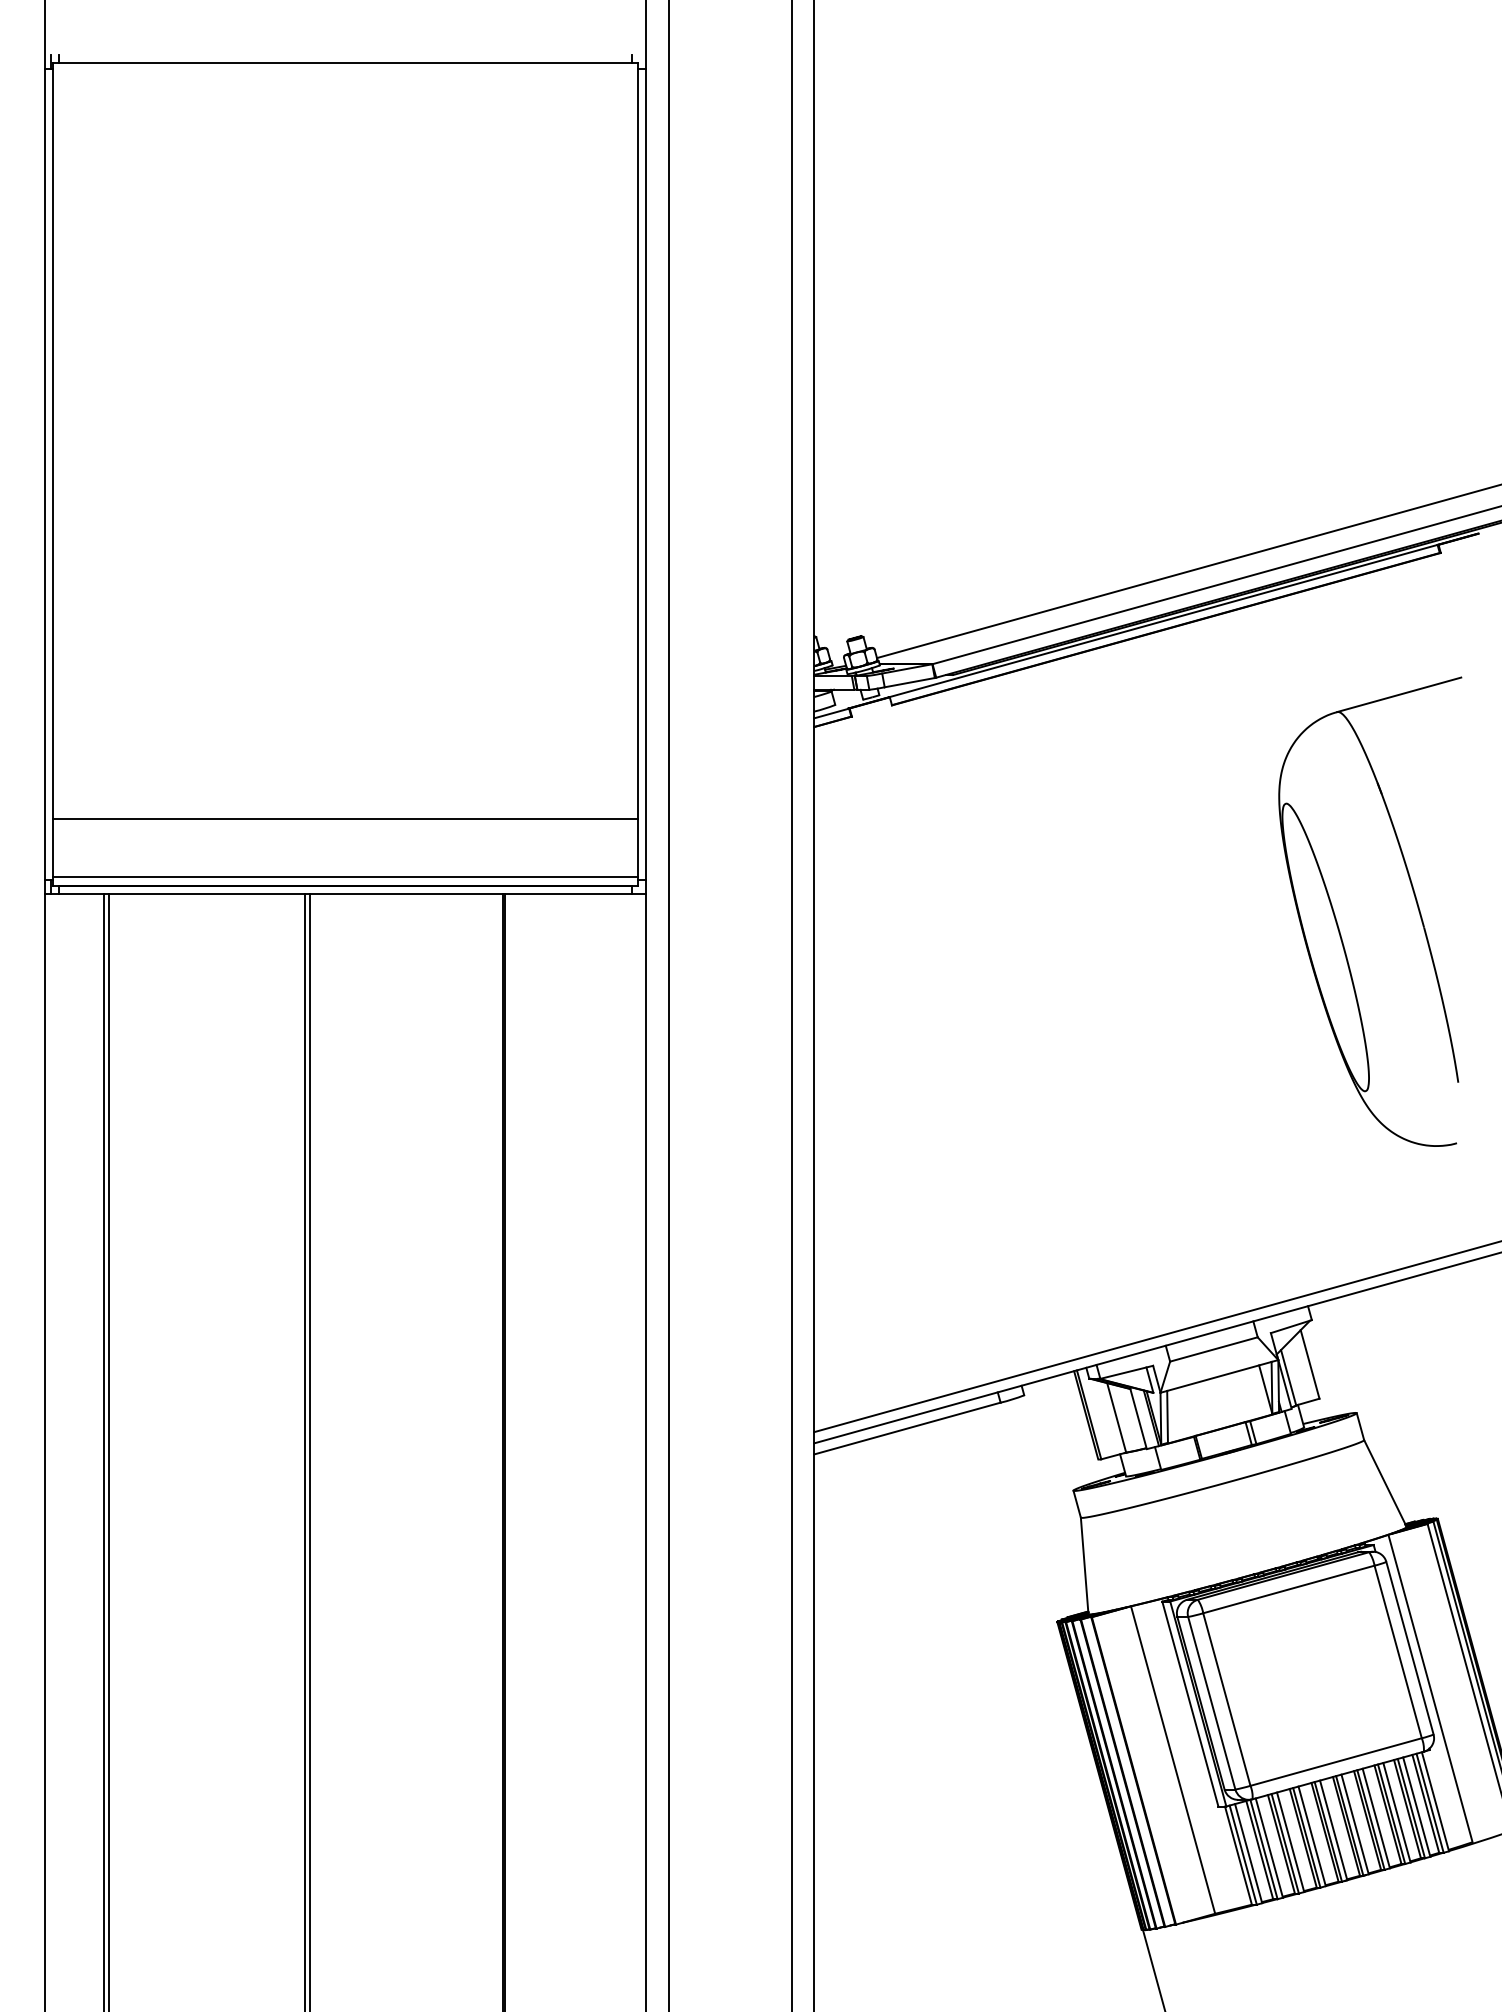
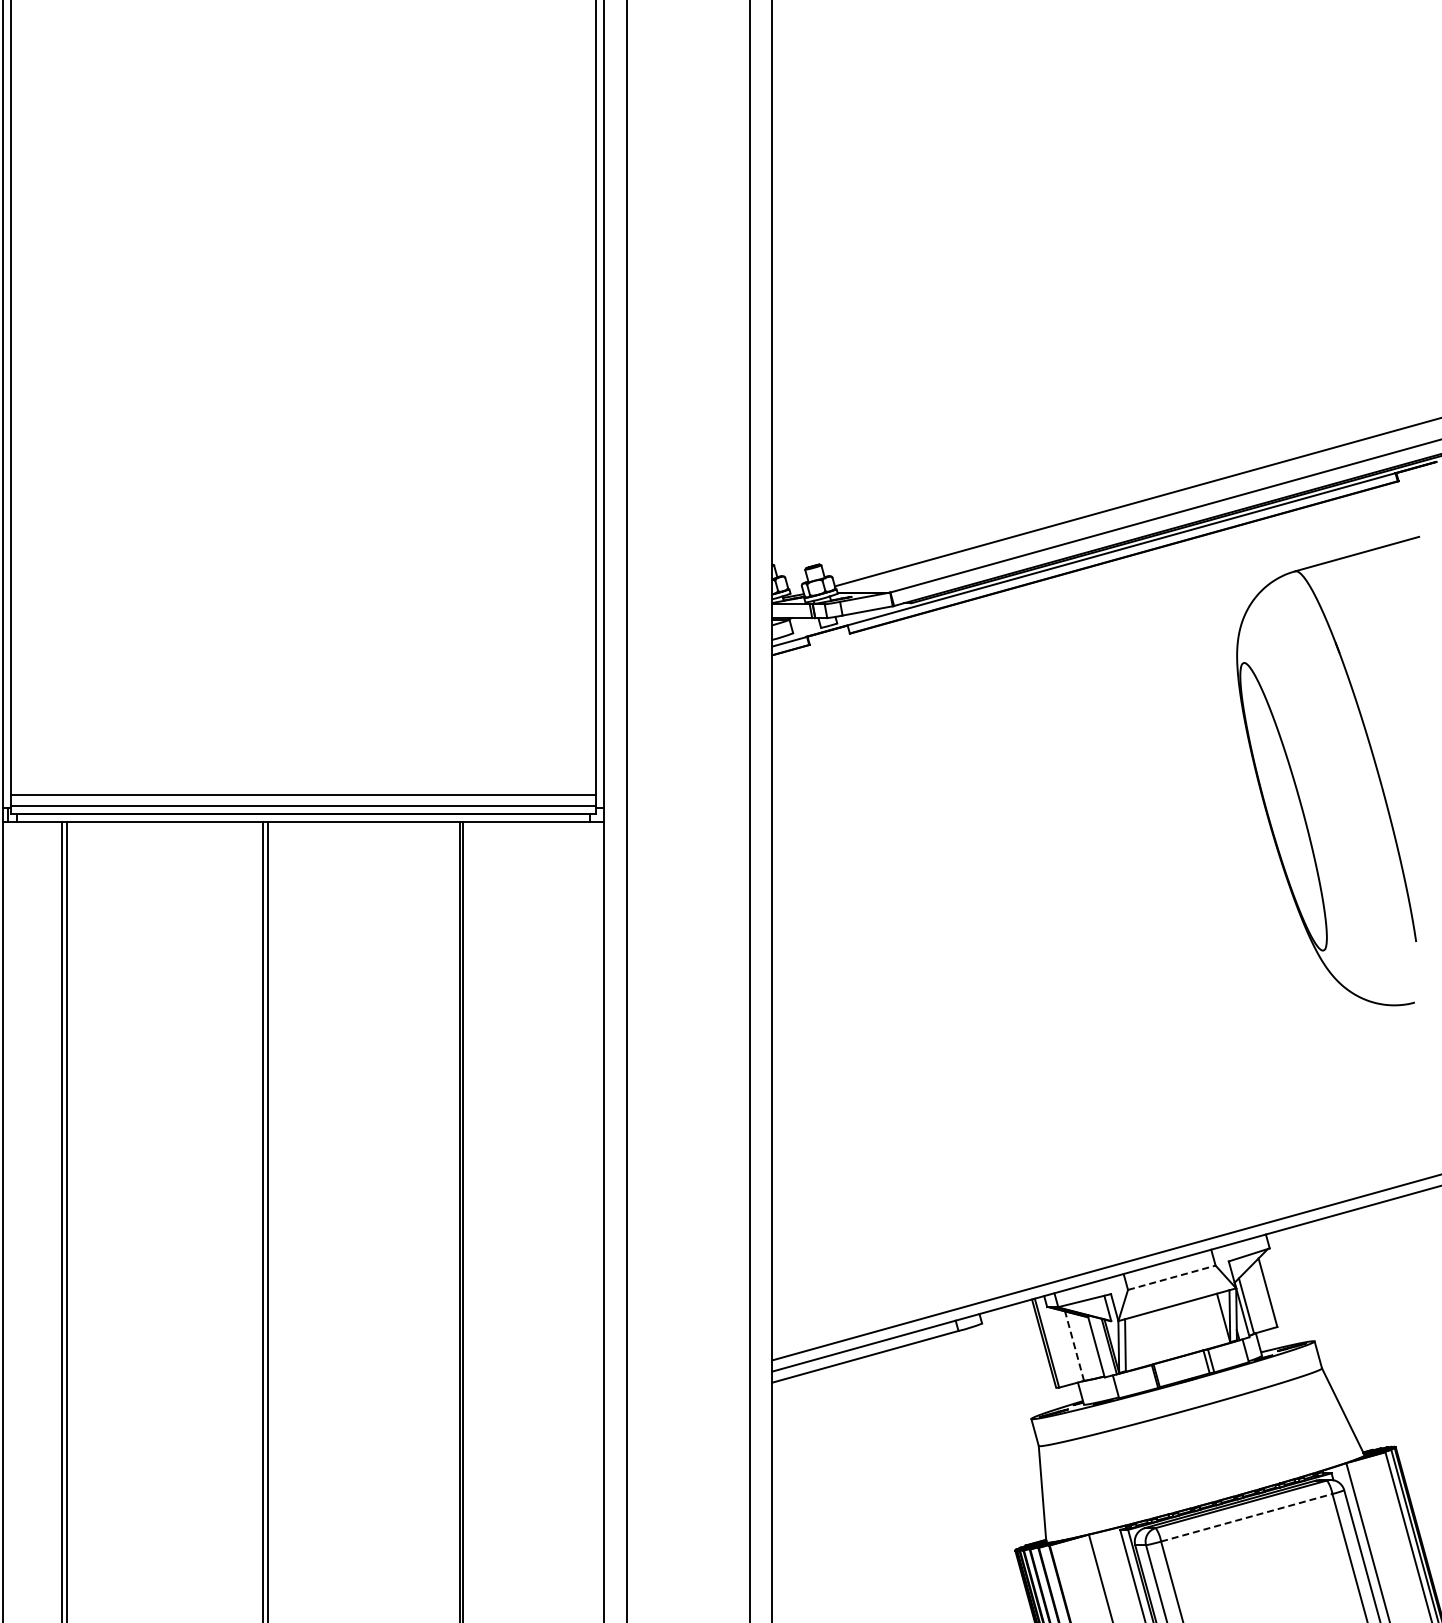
line: (345, 818) -> (303, 794), moved
part: (1337, 921) -> (1295, 780), moved
line: (1214, 1349) -> (1172, 1277), solid -> dashed
line: (1116, 1417) -> (1074, 1345), solid -> dashed
line: (1288, 1589) -> (1246, 1517), solid -> dashed

